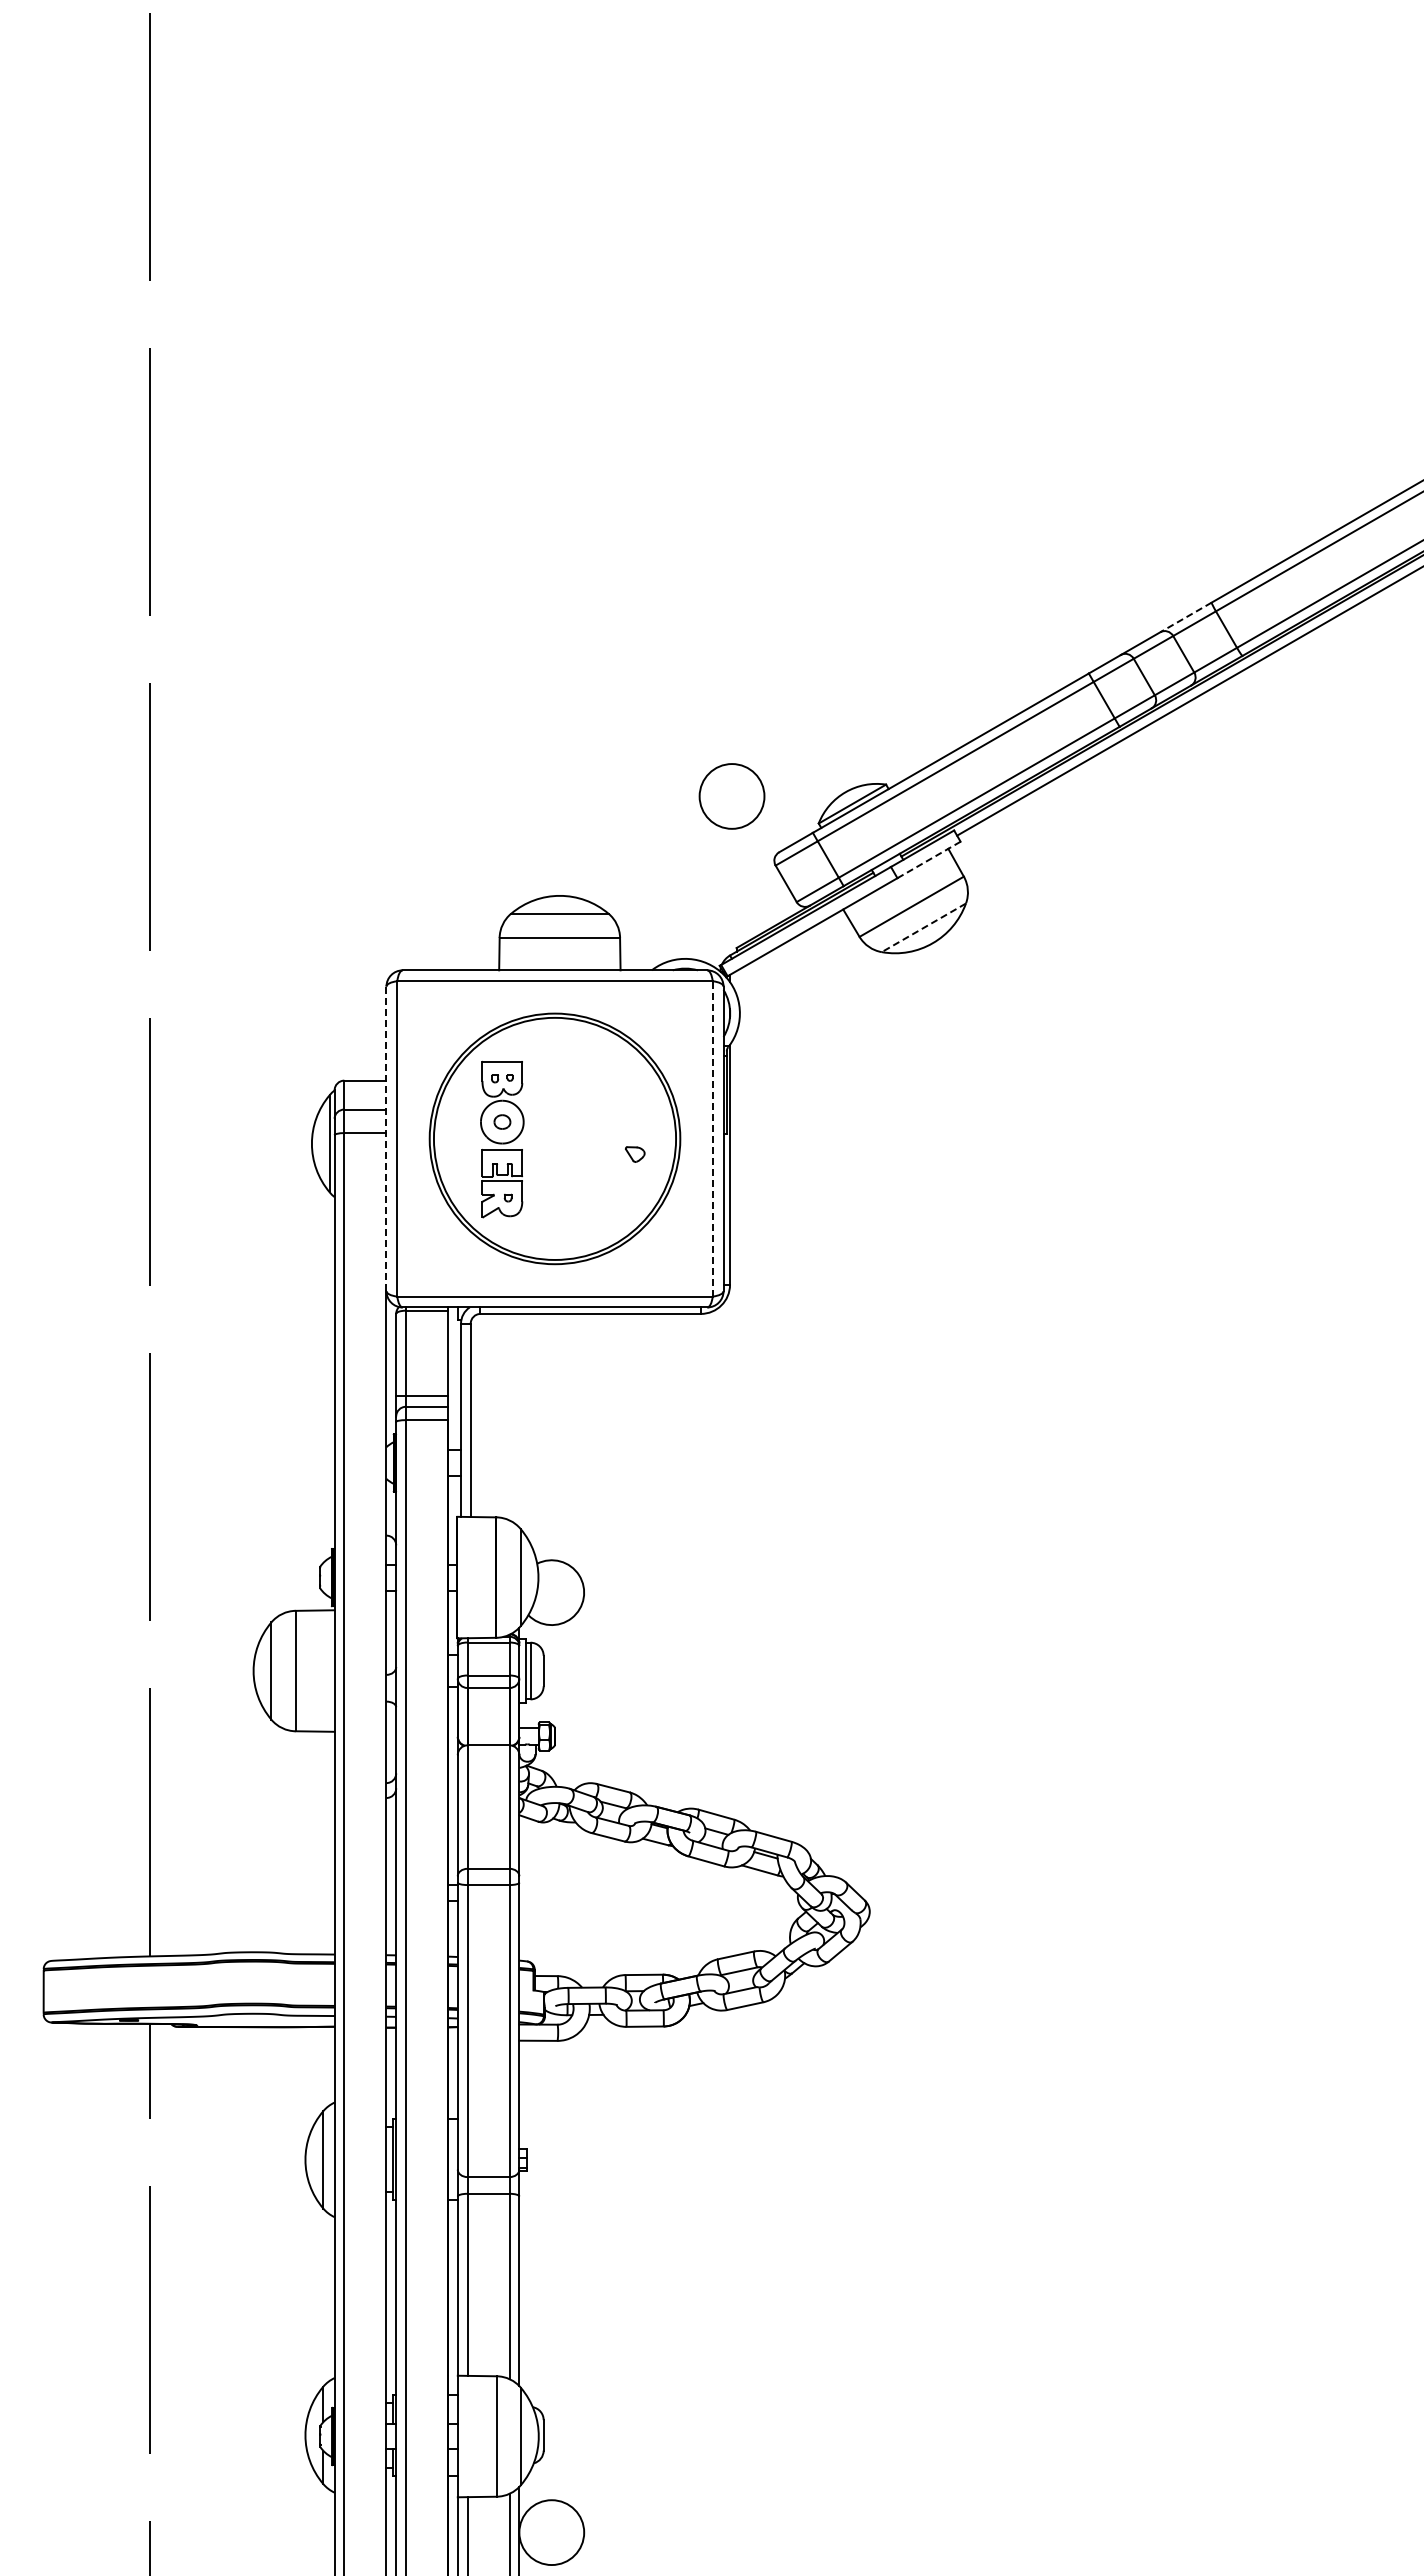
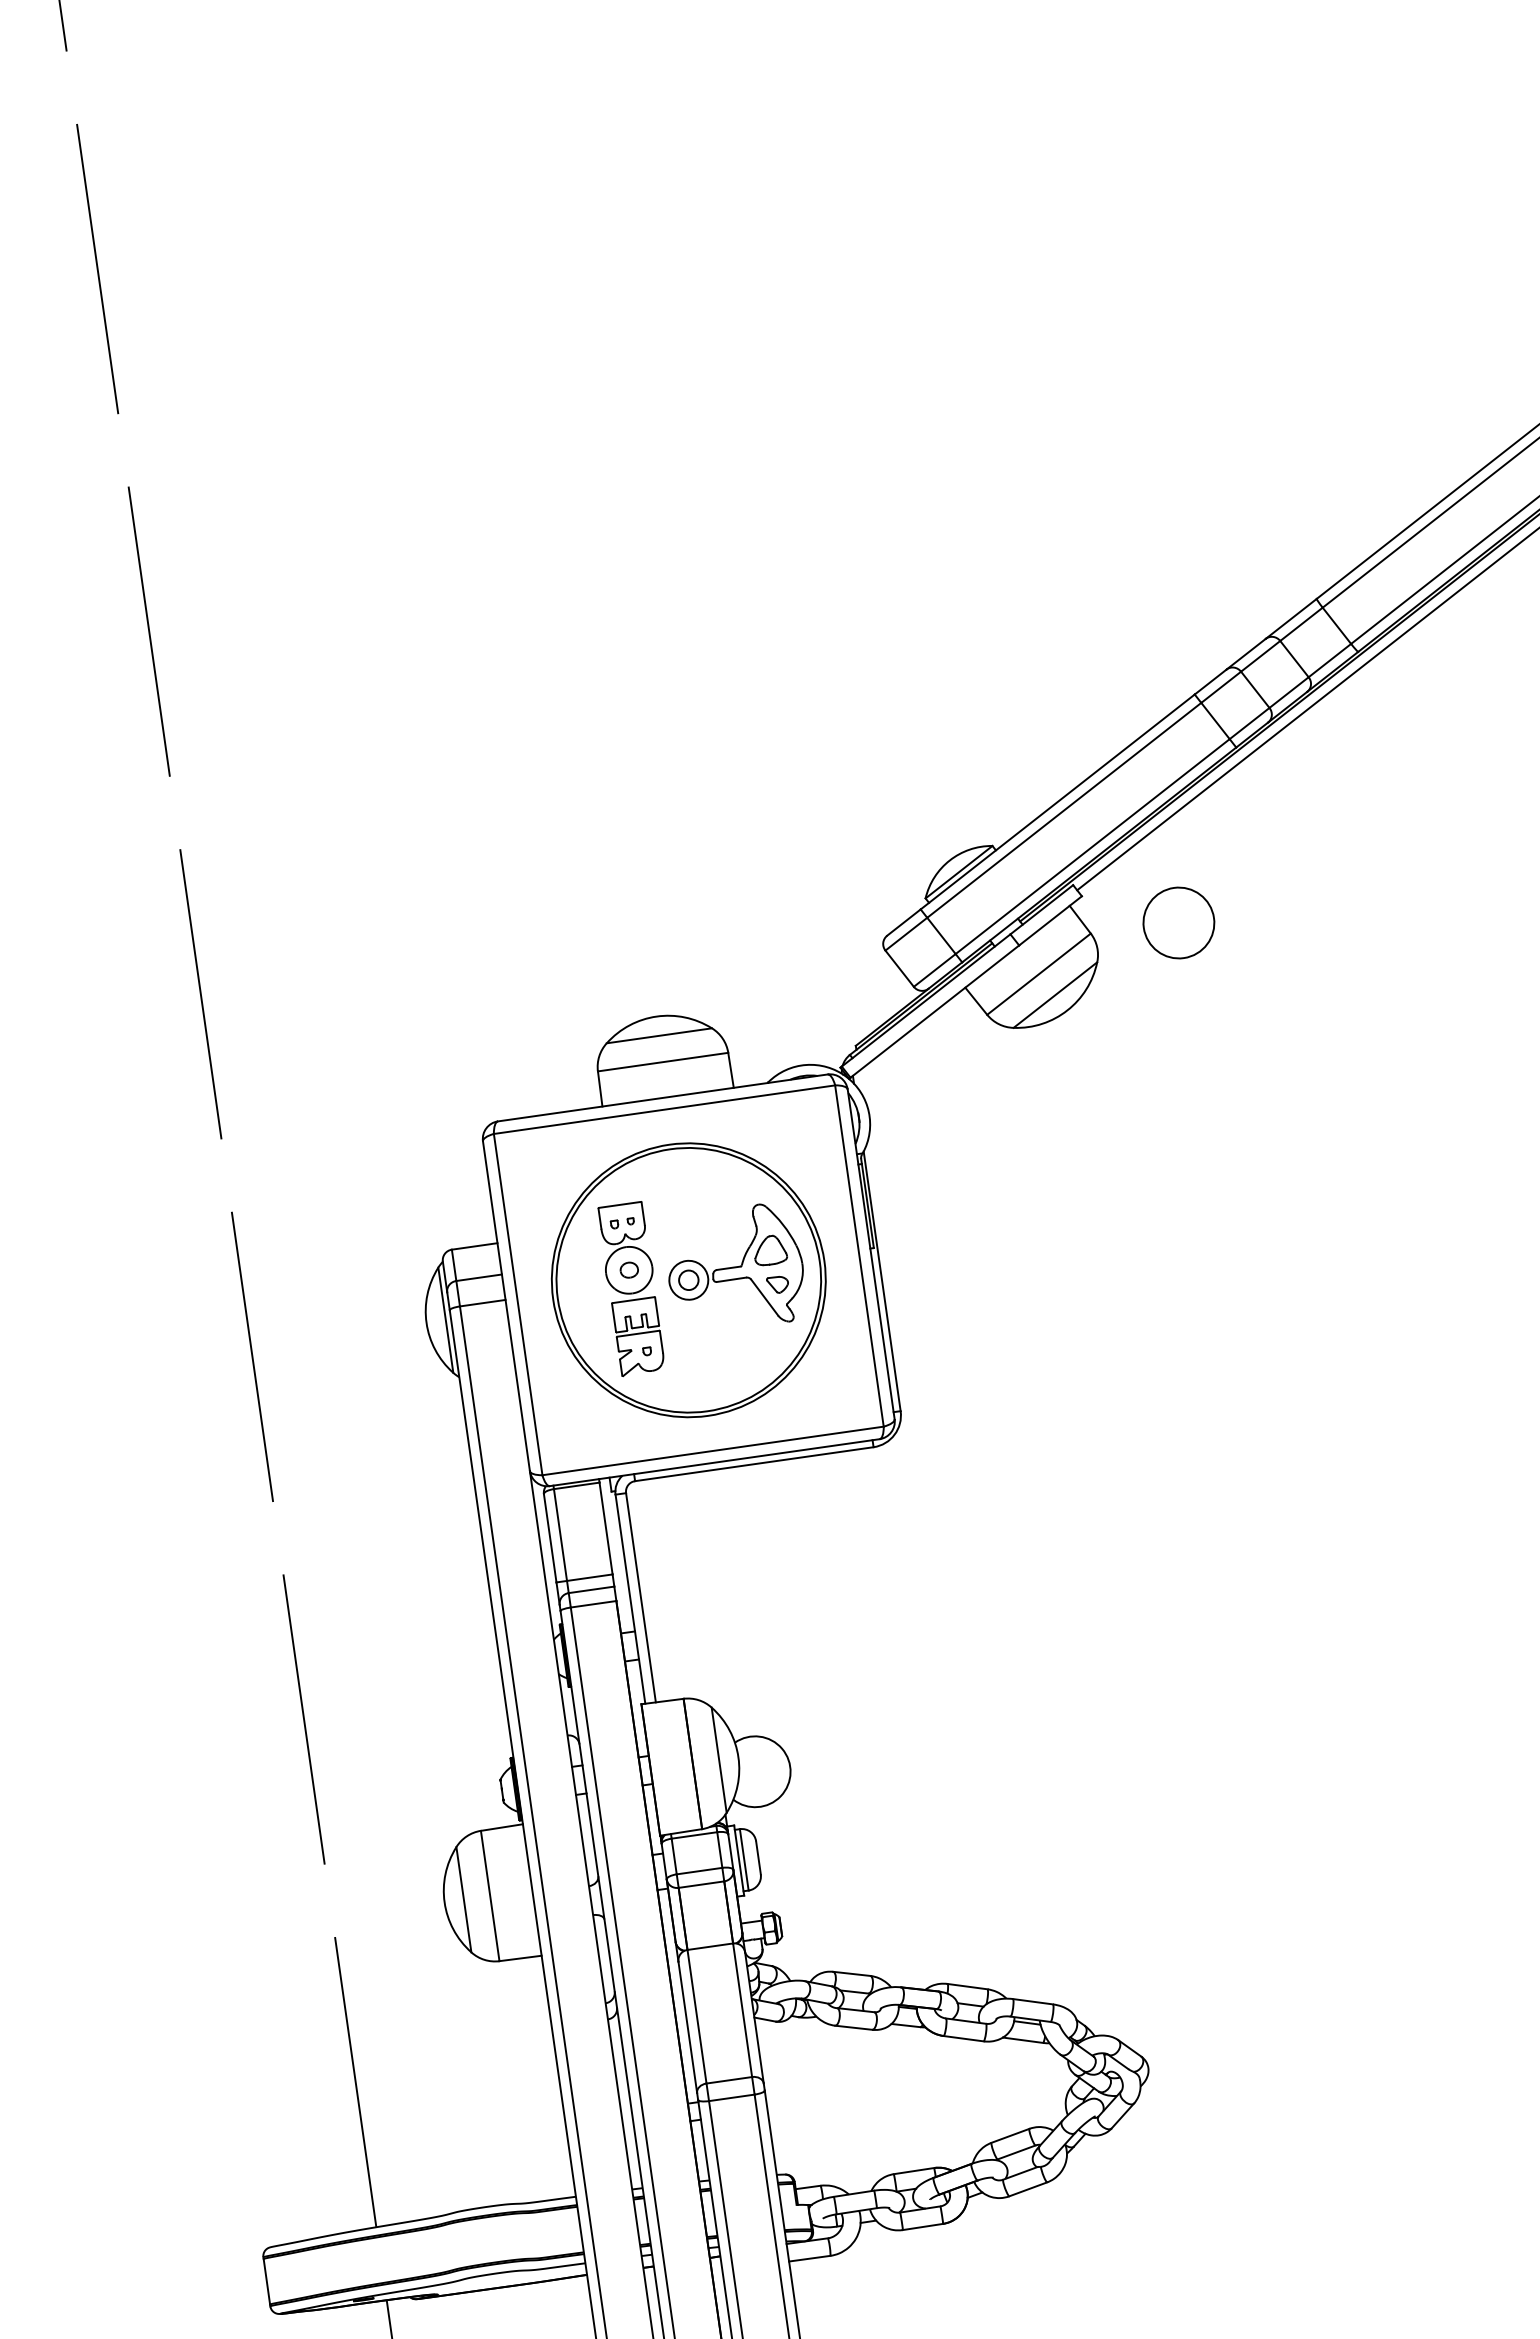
line: (1186, 617) -> (1291, 618), dashed -> solid
circle: (731, 796) -> (1178, 923), moved
line: (929, 859) -> (1050, 920), dashed -> solid
line: (923, 927) -> (1054, 994), dashed -> solid
part: (598, 1134) -> (735, 1268), added
line: (386, 1138) -> (506, 1305), dashed -> solid
line: (712, 1138) -> (859, 1255), dashed -> solid

